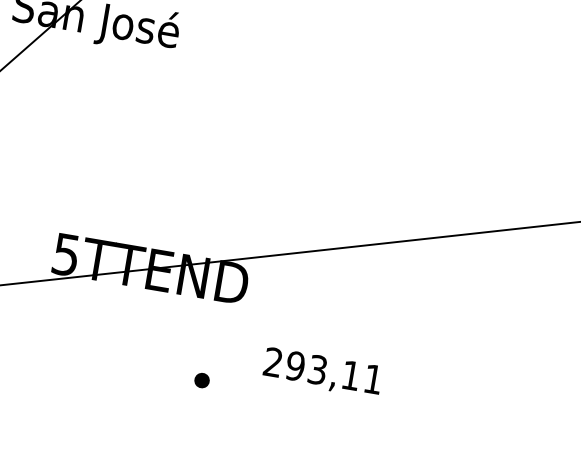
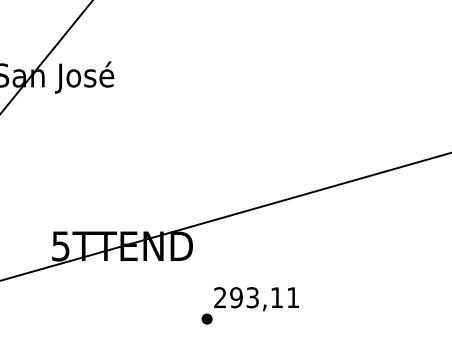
part: (201, 379) -> (206, 318), moved

